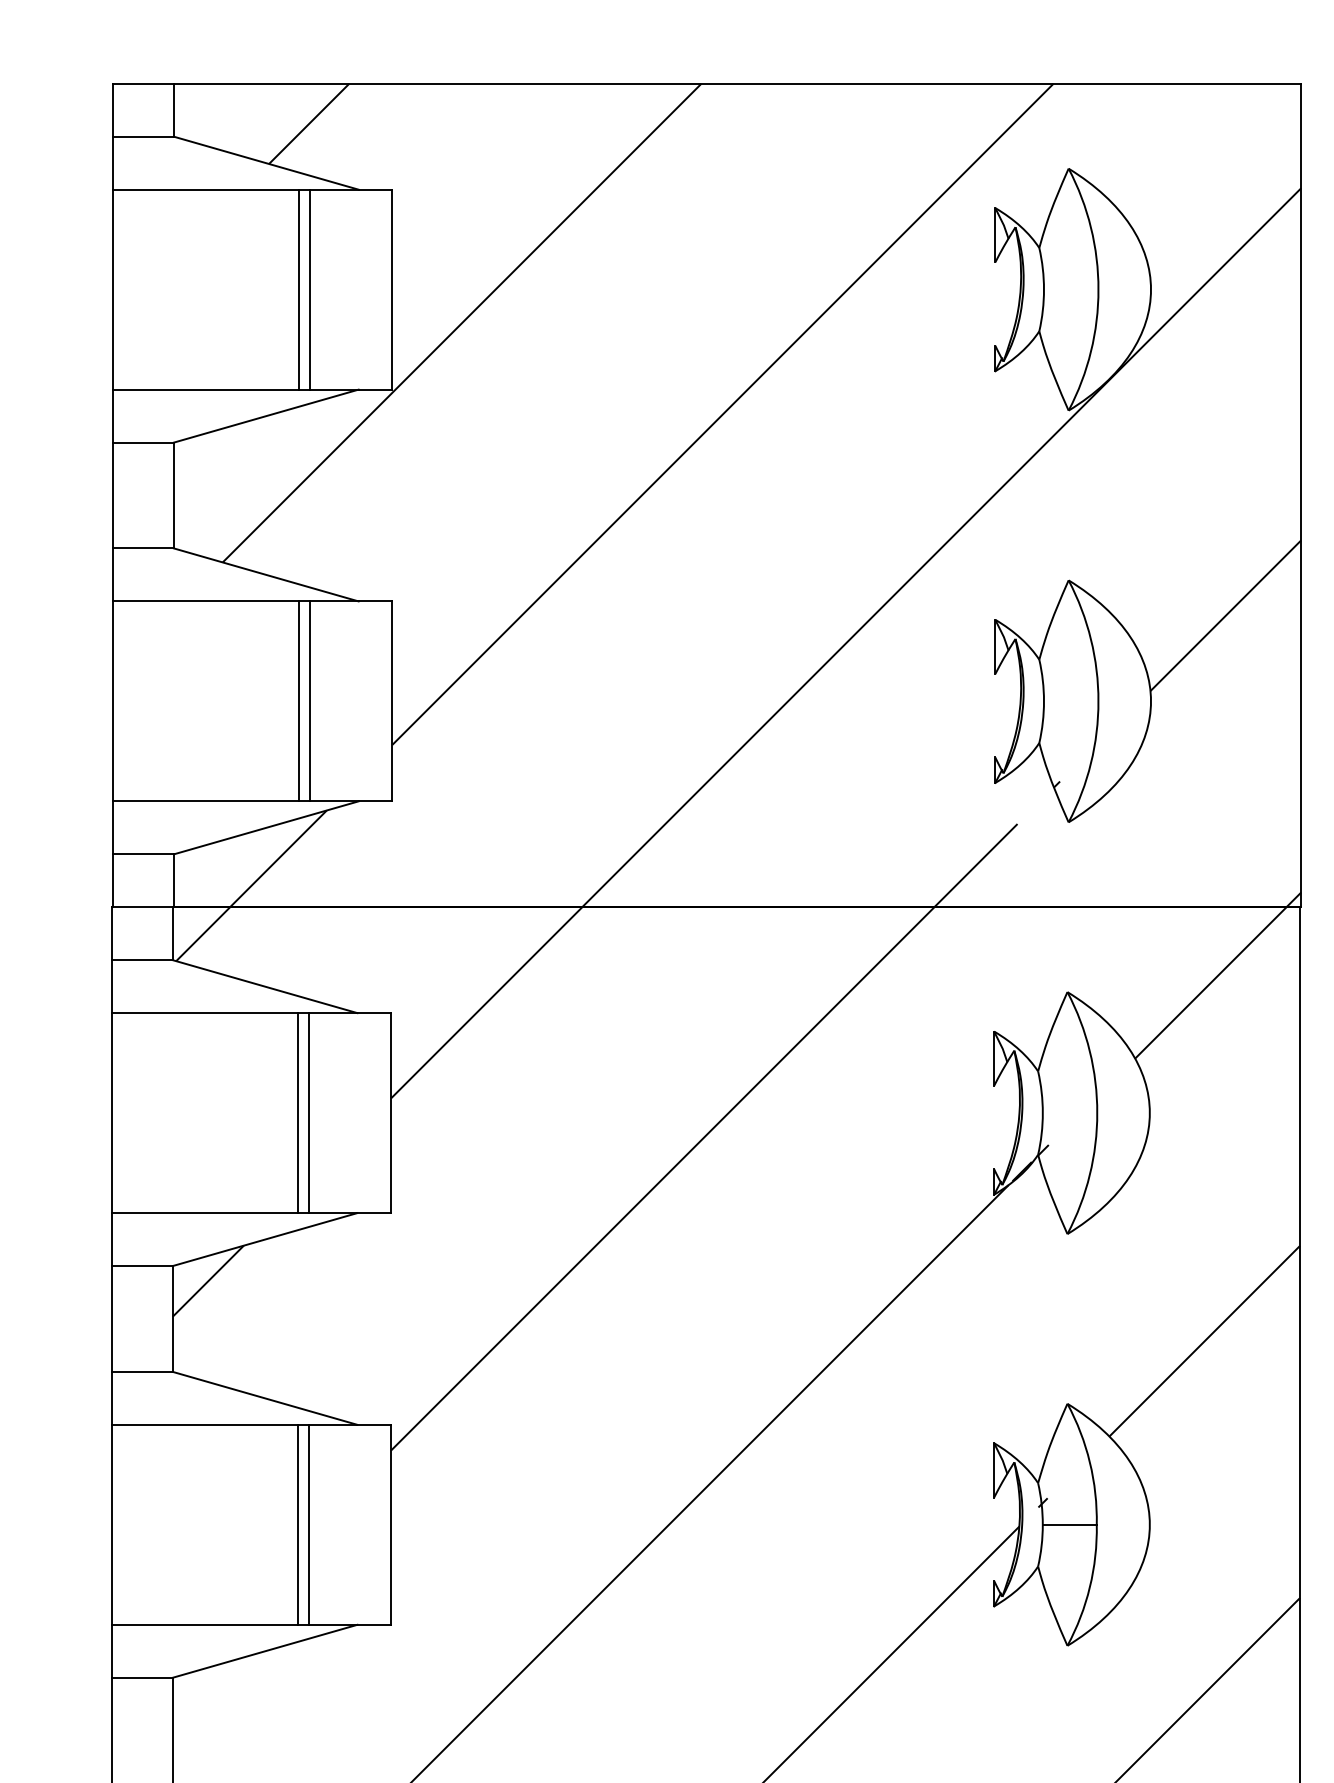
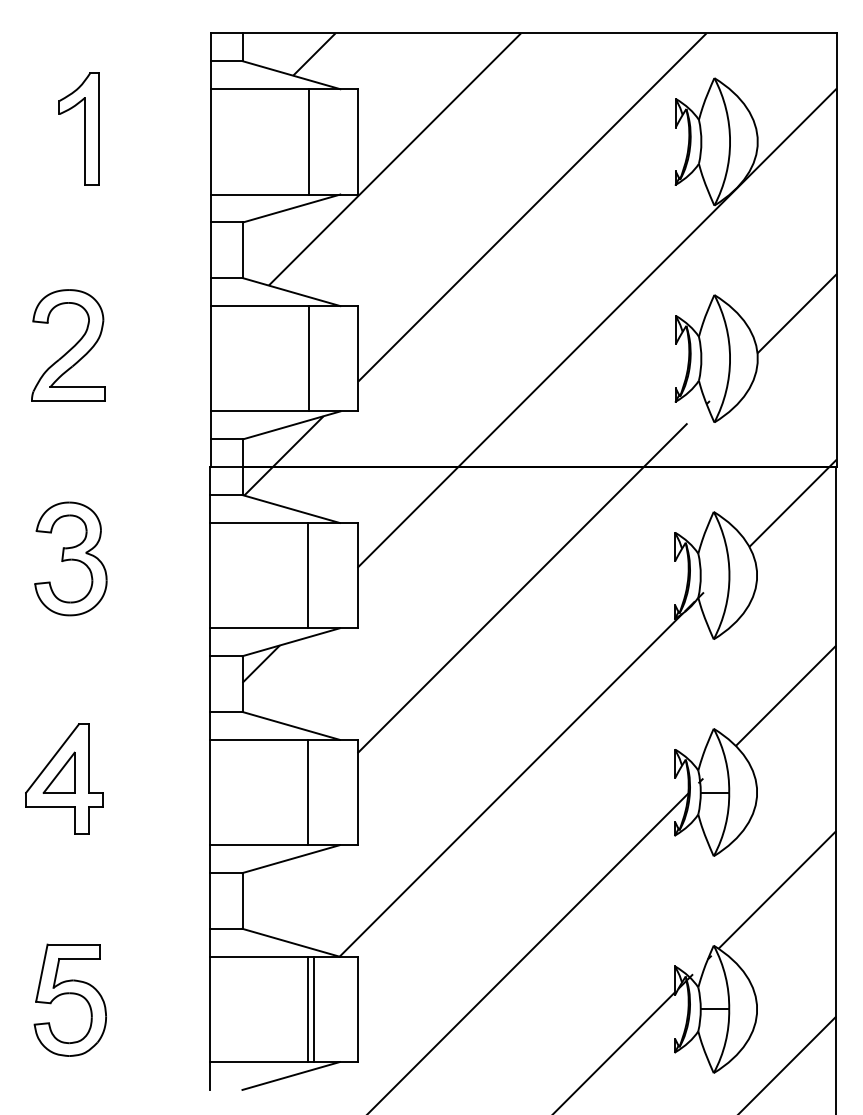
line: (309, 288) -> (314, 141), removed
line: (309, 700) -> (314, 358), removed
line: (309, 1112) -> (314, 575), removed
line: (309, 1524) -> (314, 792), removed

